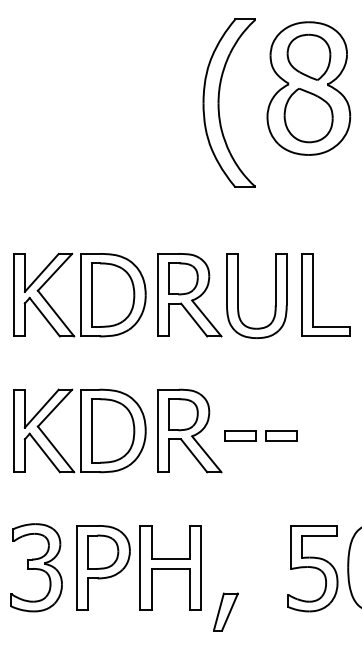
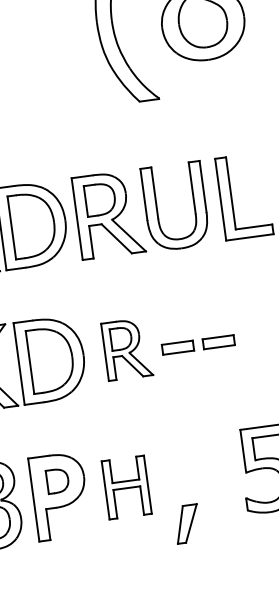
part: (189, 430) -> (126, 348), size x0.7
part: (103, 551) -> (57, 480), size x0.7
part: (170, 567) -> (126, 487), size x0.7

